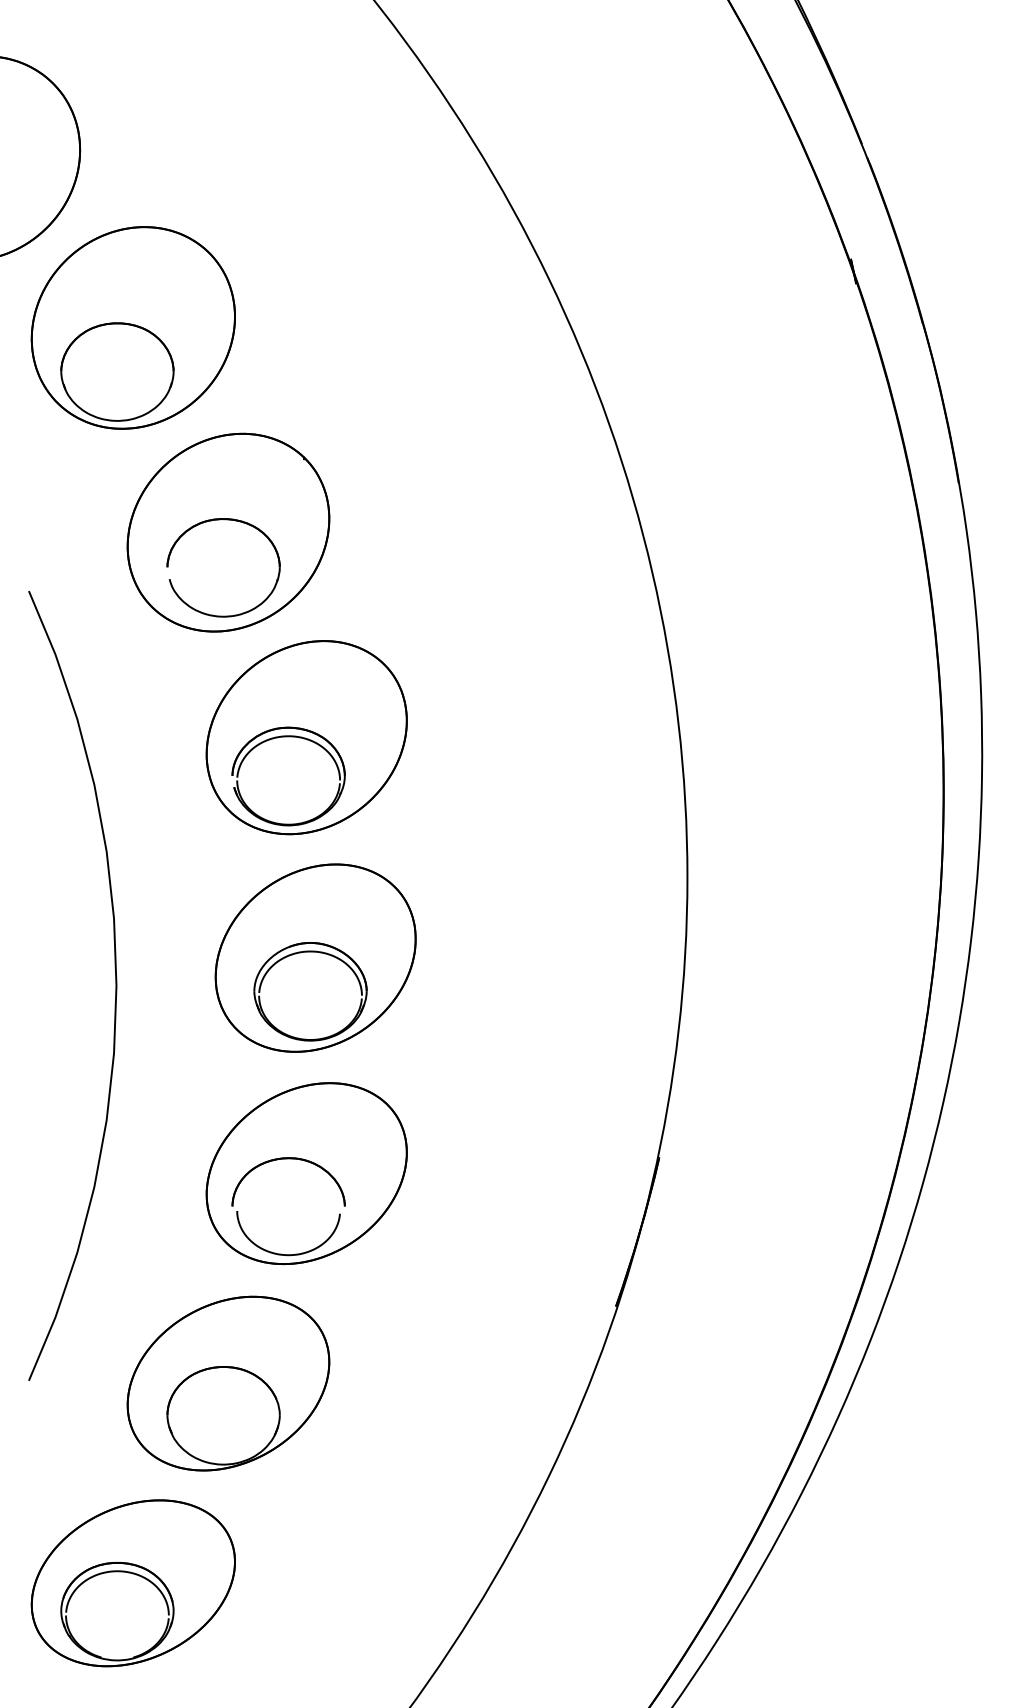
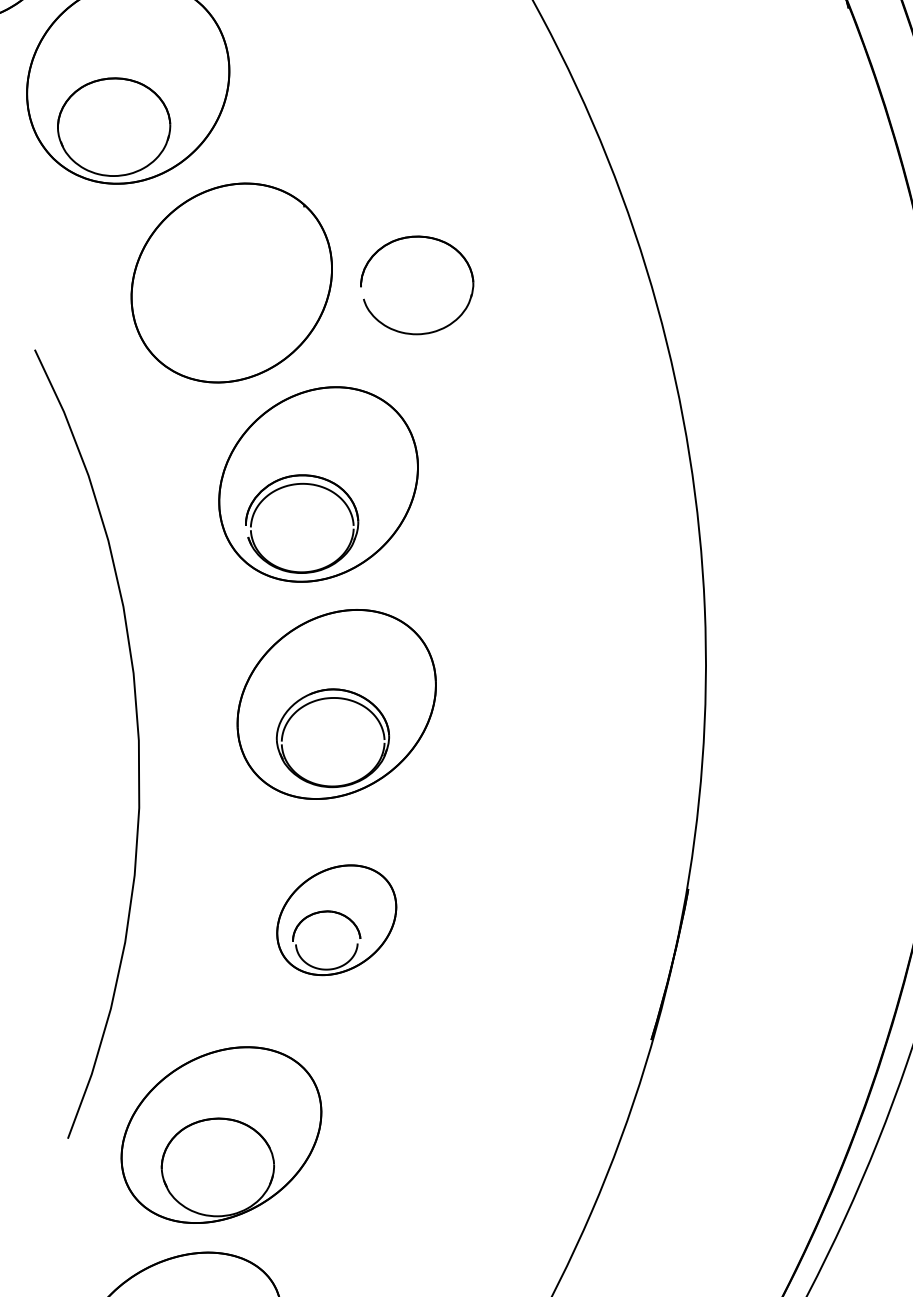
part: (223, 520) -> (415, 238), moved
part: (306, 1173) -> (336, 919), size x0.6
part: (228, 1383) -> (221, 1135), moved

